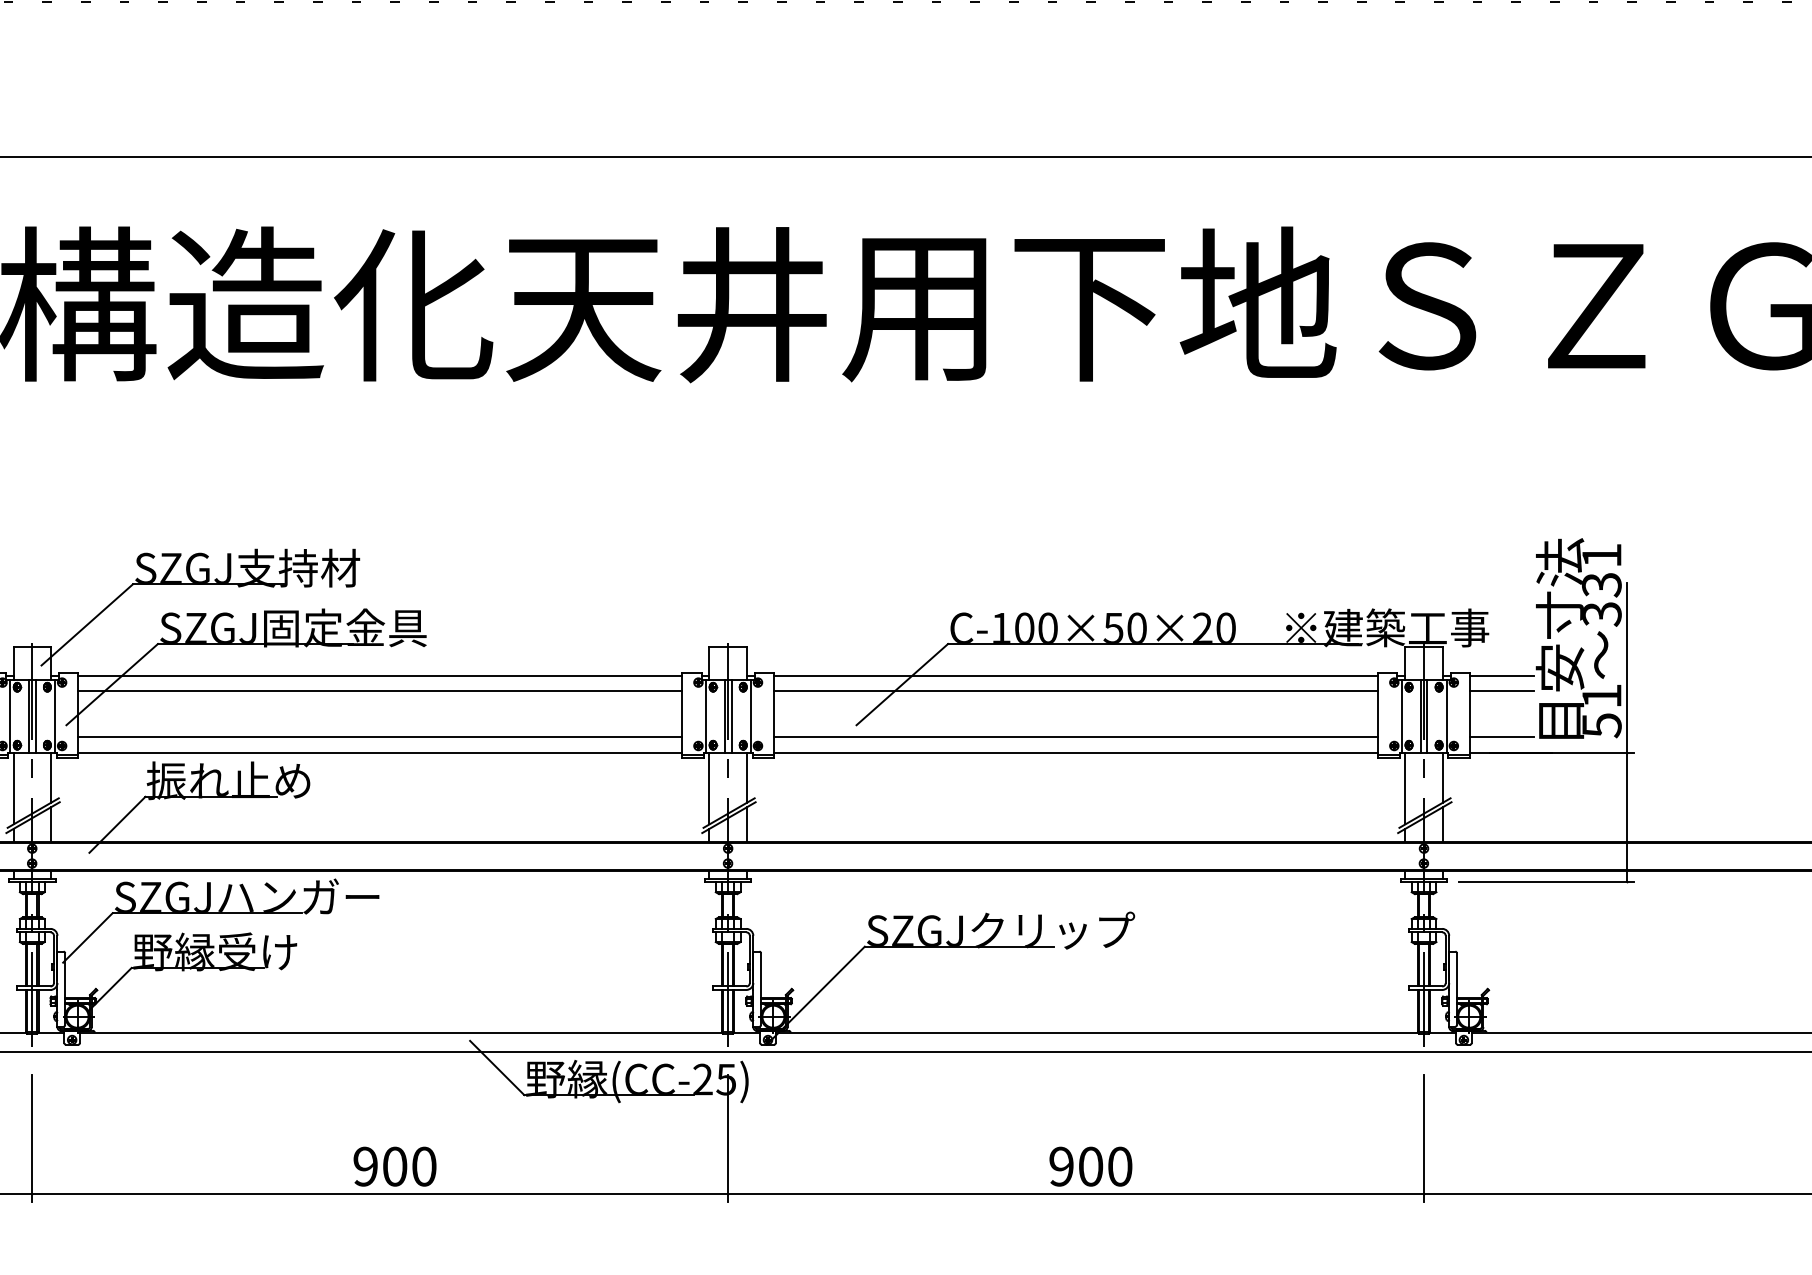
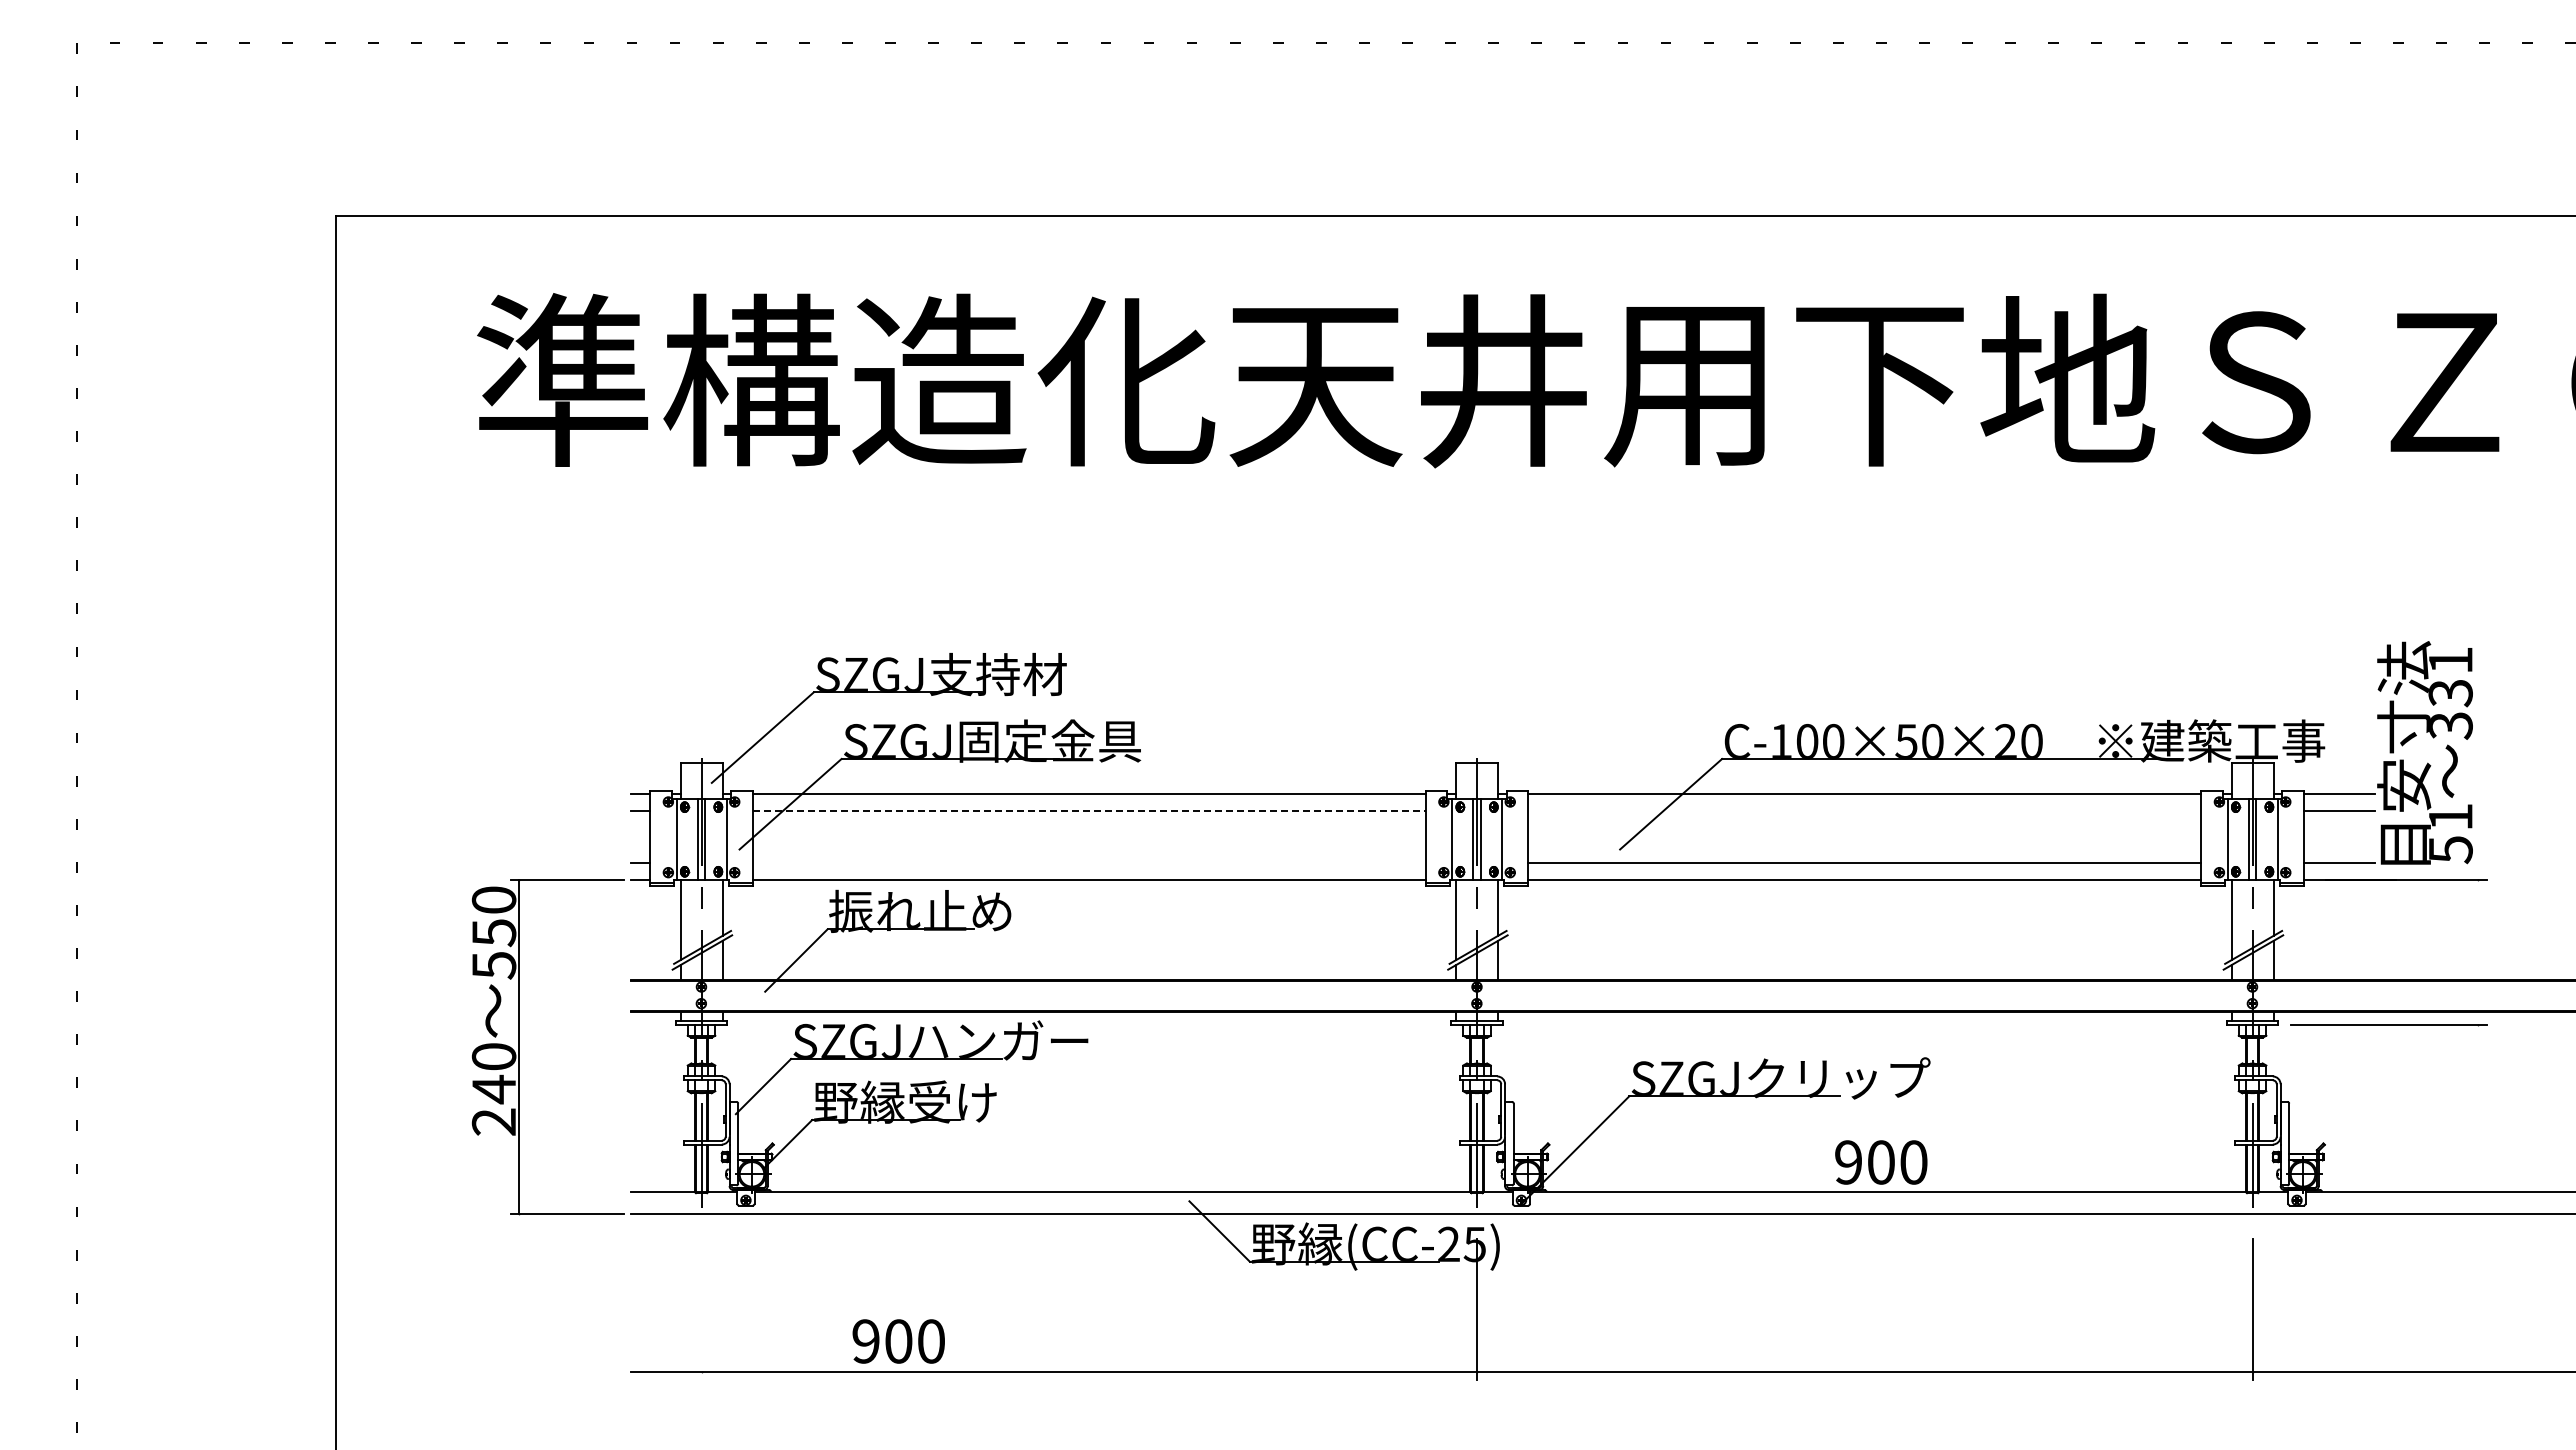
line: (380, 691) -> (1089, 811), solid -> dashed
line: (1075, 691) -> (1864, 811), removed
line: (1626, 732) -> (2478, 857), removed
line: (379, 737) -> (1088, 863), removed
line: (32, 1137) -> (701, 1309), removed
text: (394, 1166) -> (898, 1341), moved
text: (1091, 1166) -> (1881, 1162), moved

